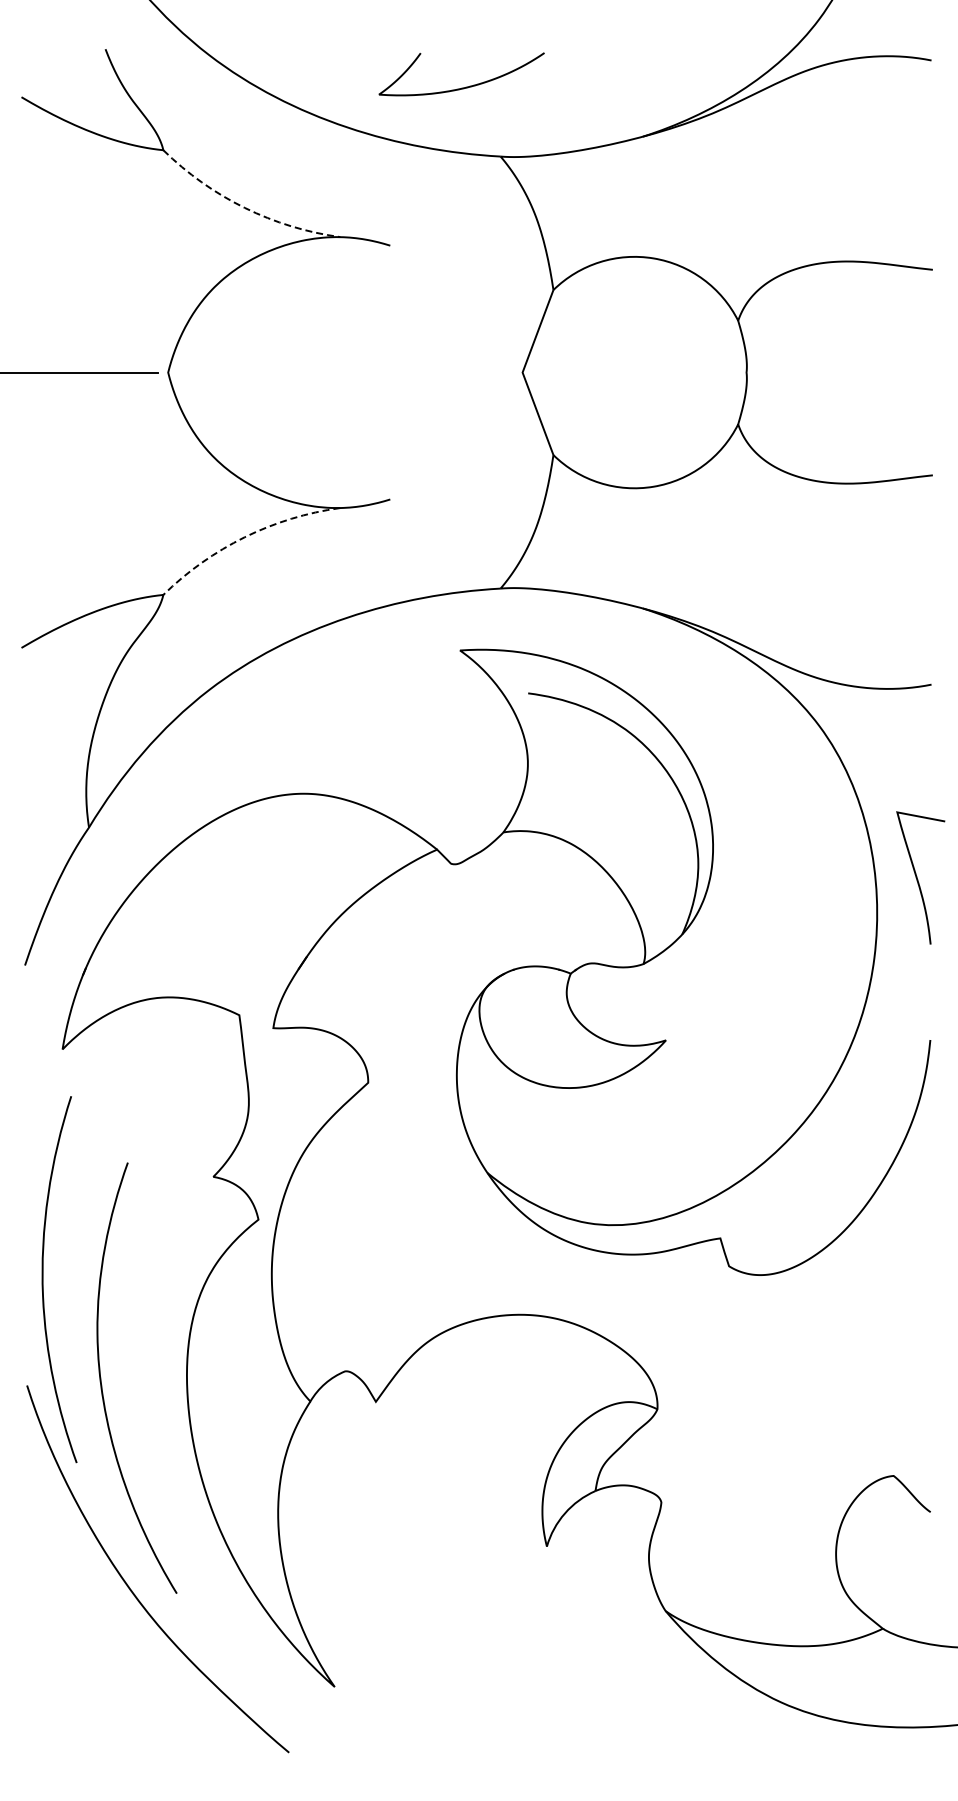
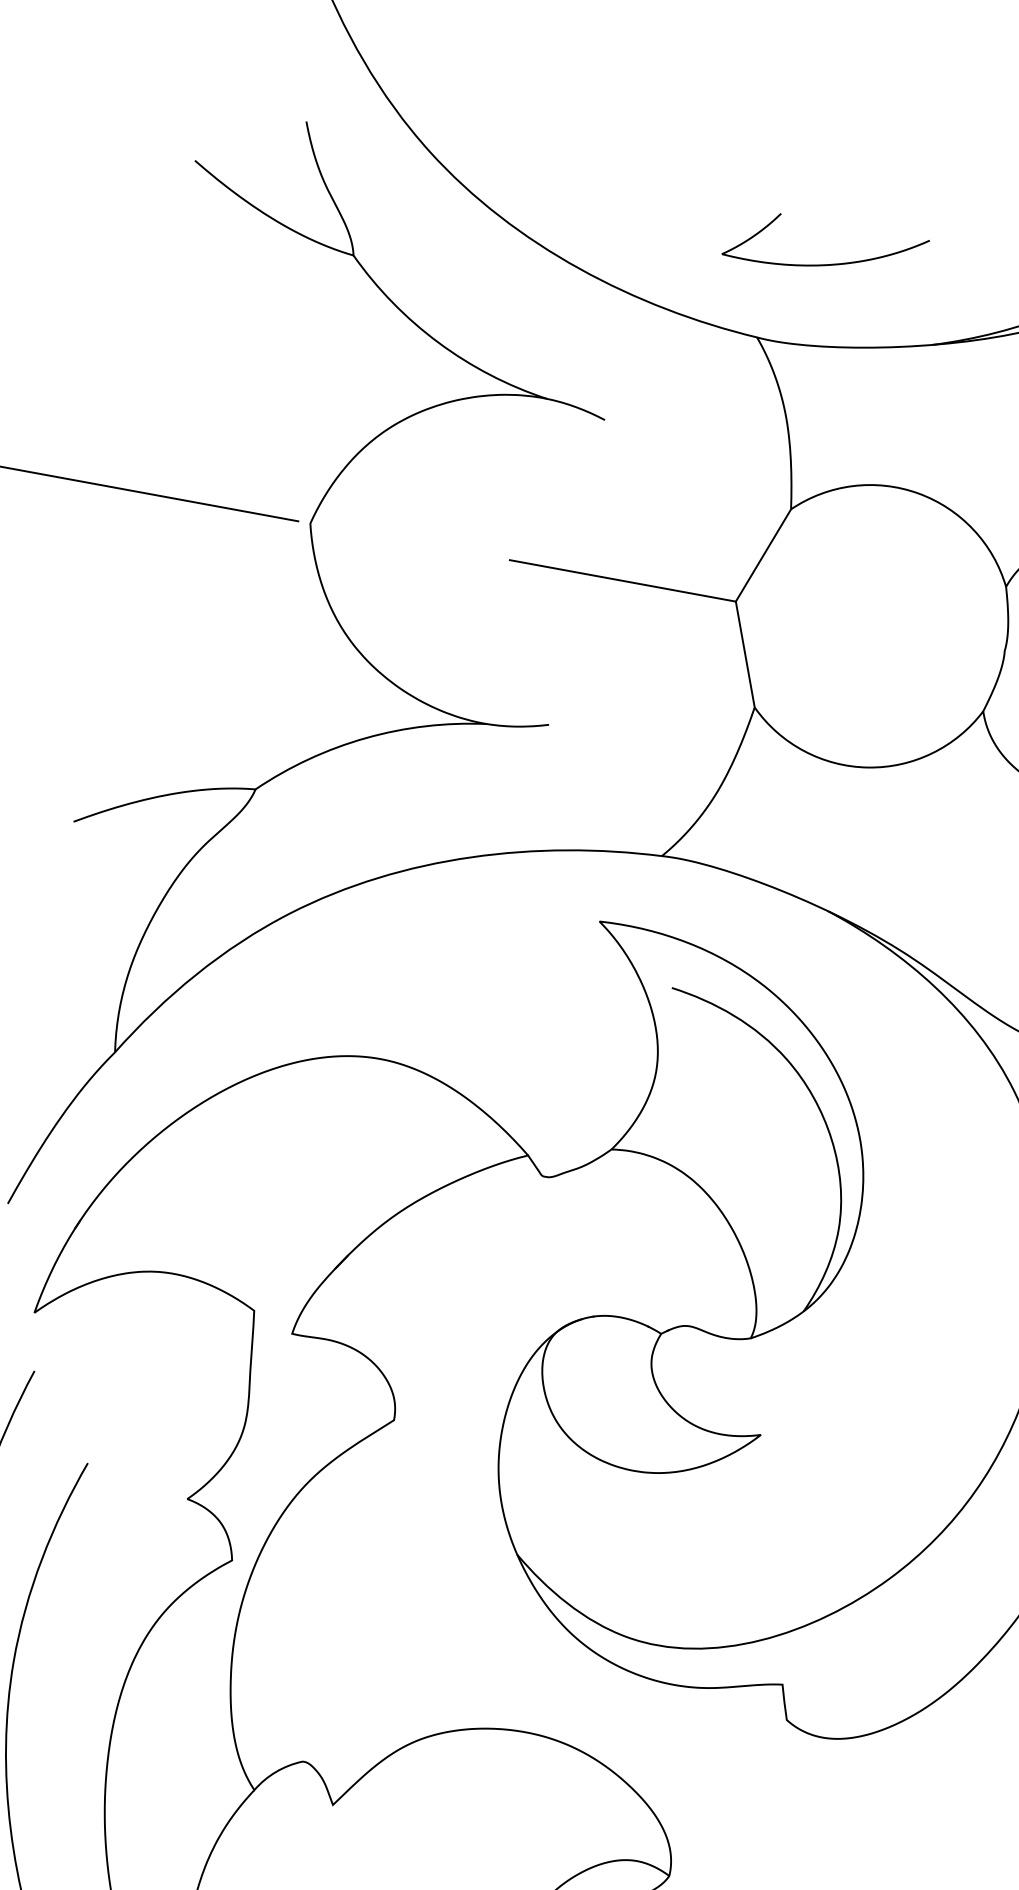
curve: (466, 86) -> (828, 263), moved
arc: (244, 207) -> (438, 342), dashed -> solid
line: (428, 372) -> (622, 580), added
arc: (244, 537) -> (365, 738), dashed -> solid

